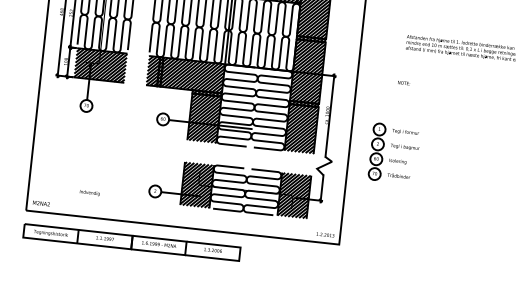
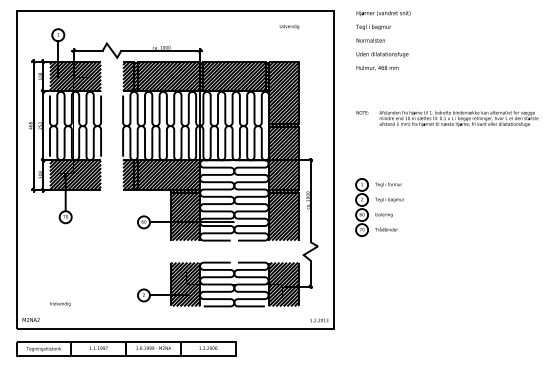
text: (404, 82) -> (362, 112), moved
part: (394, 153) -> (379, 207), moved
text: (89, 193) -> (60, 304), moved

